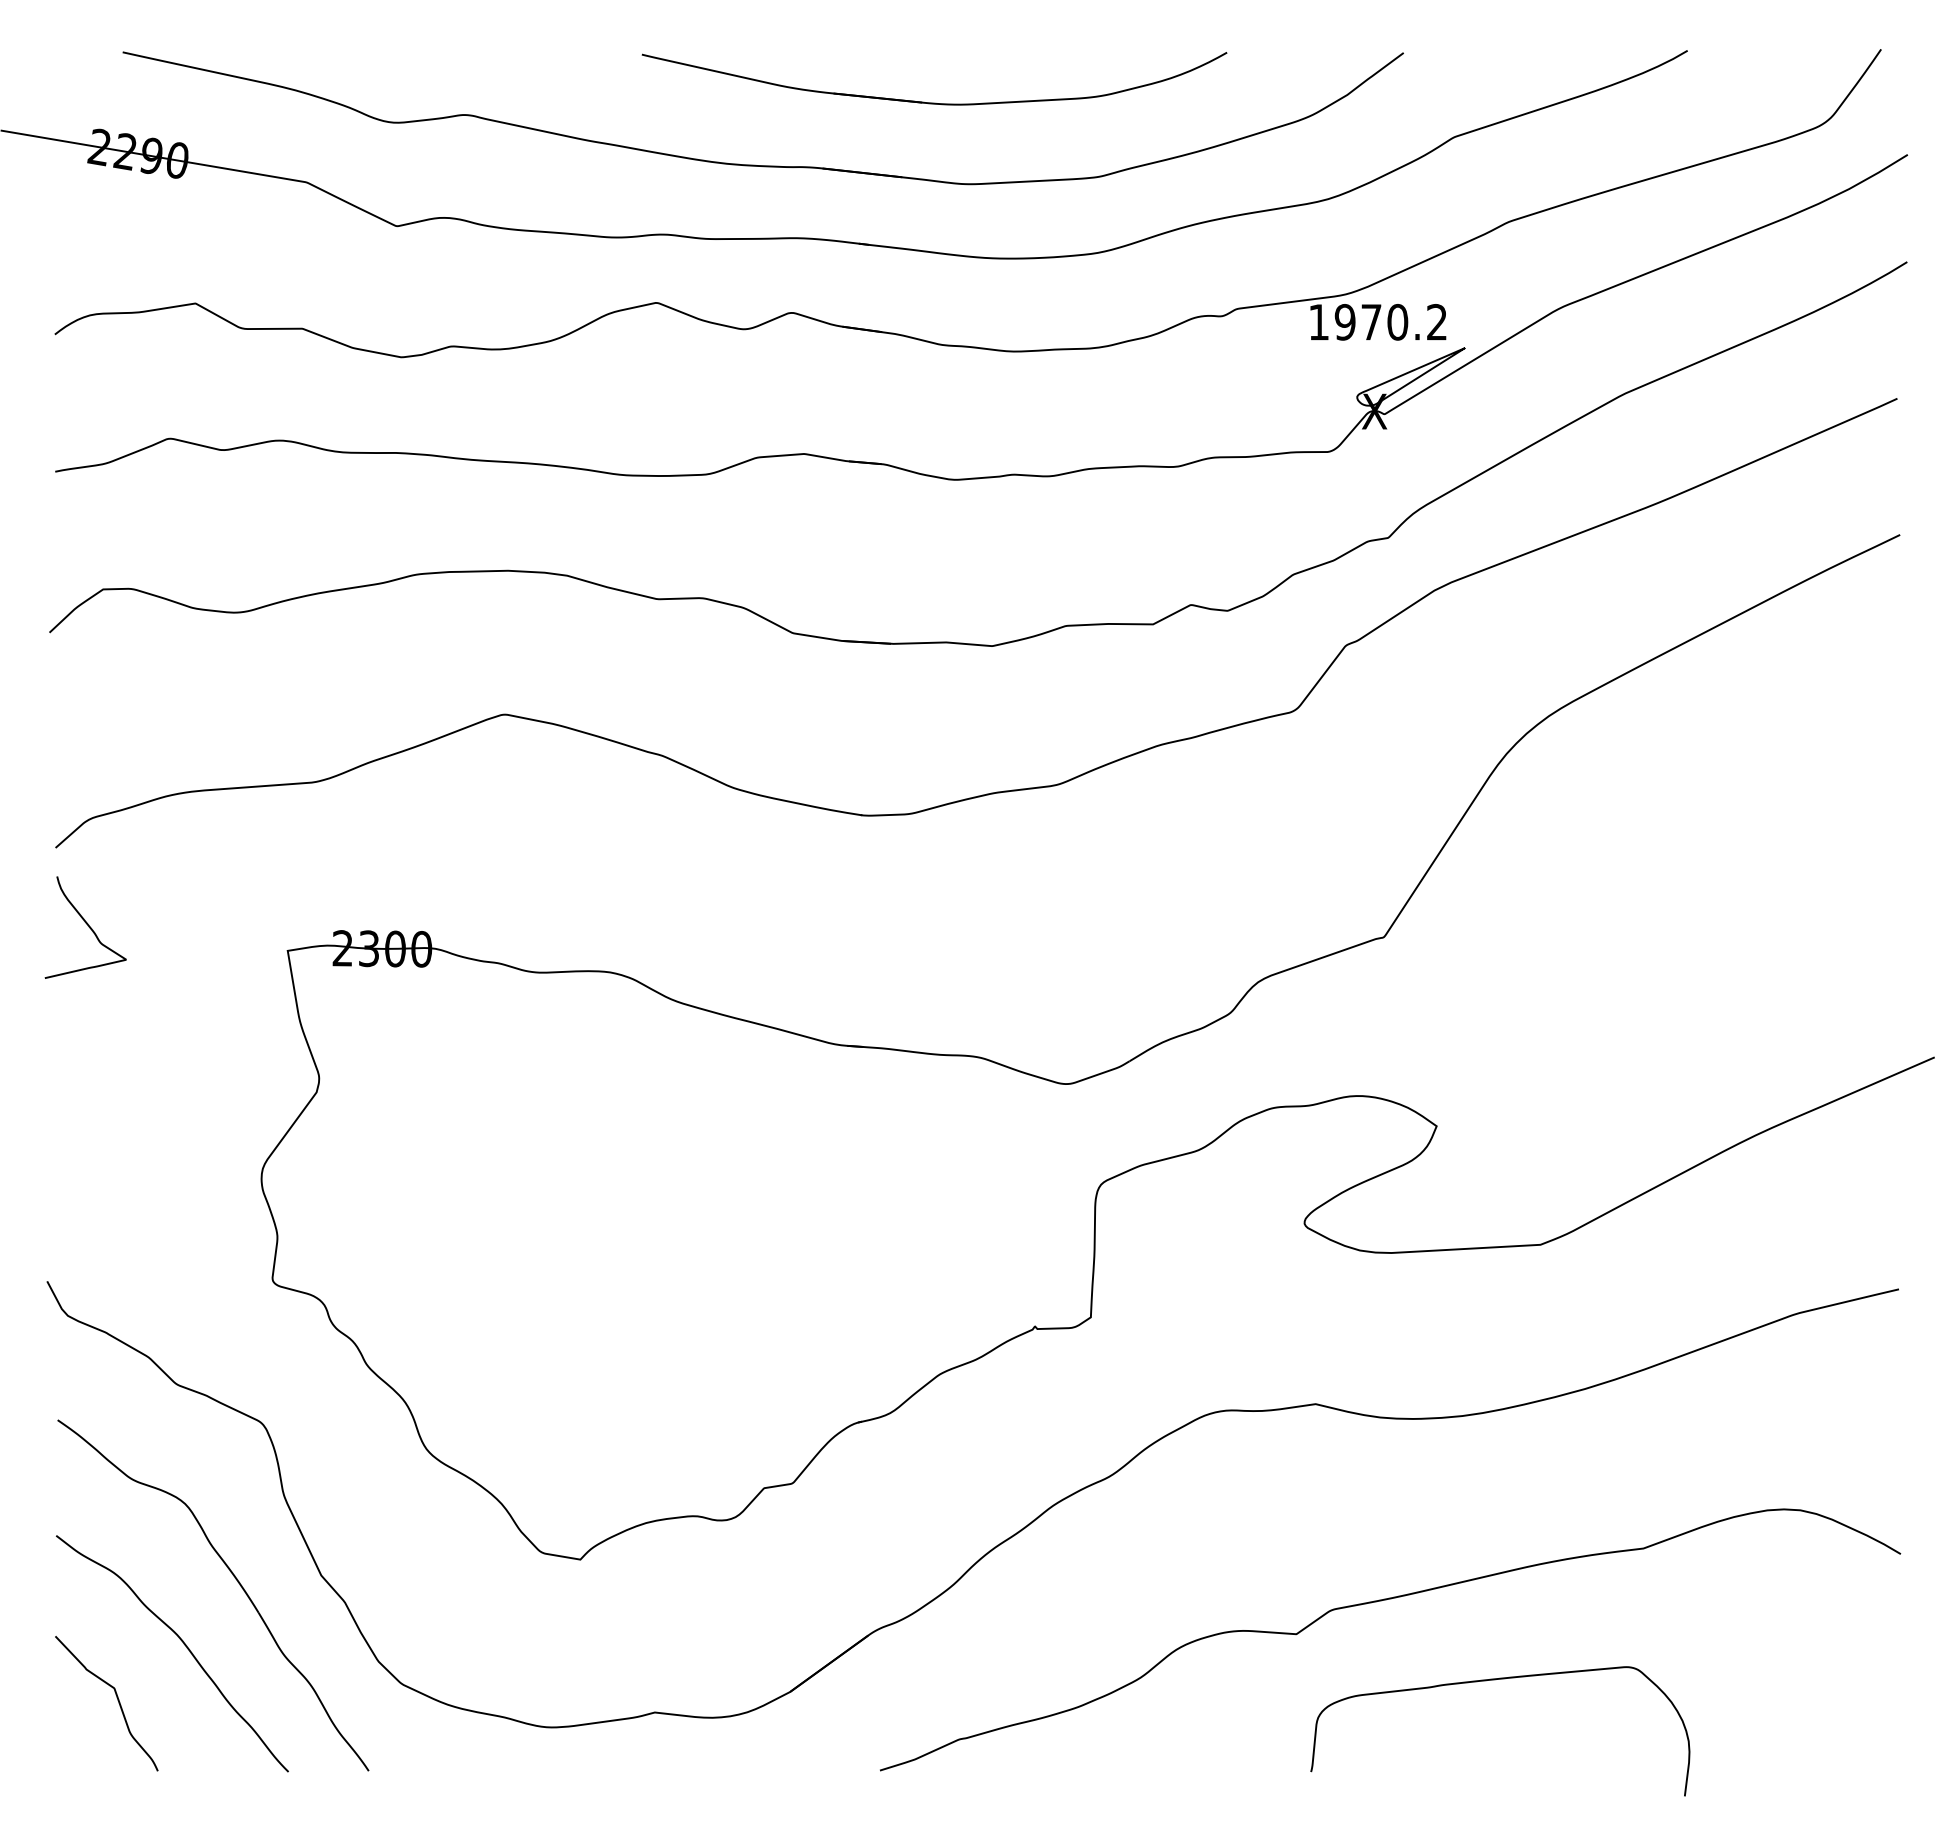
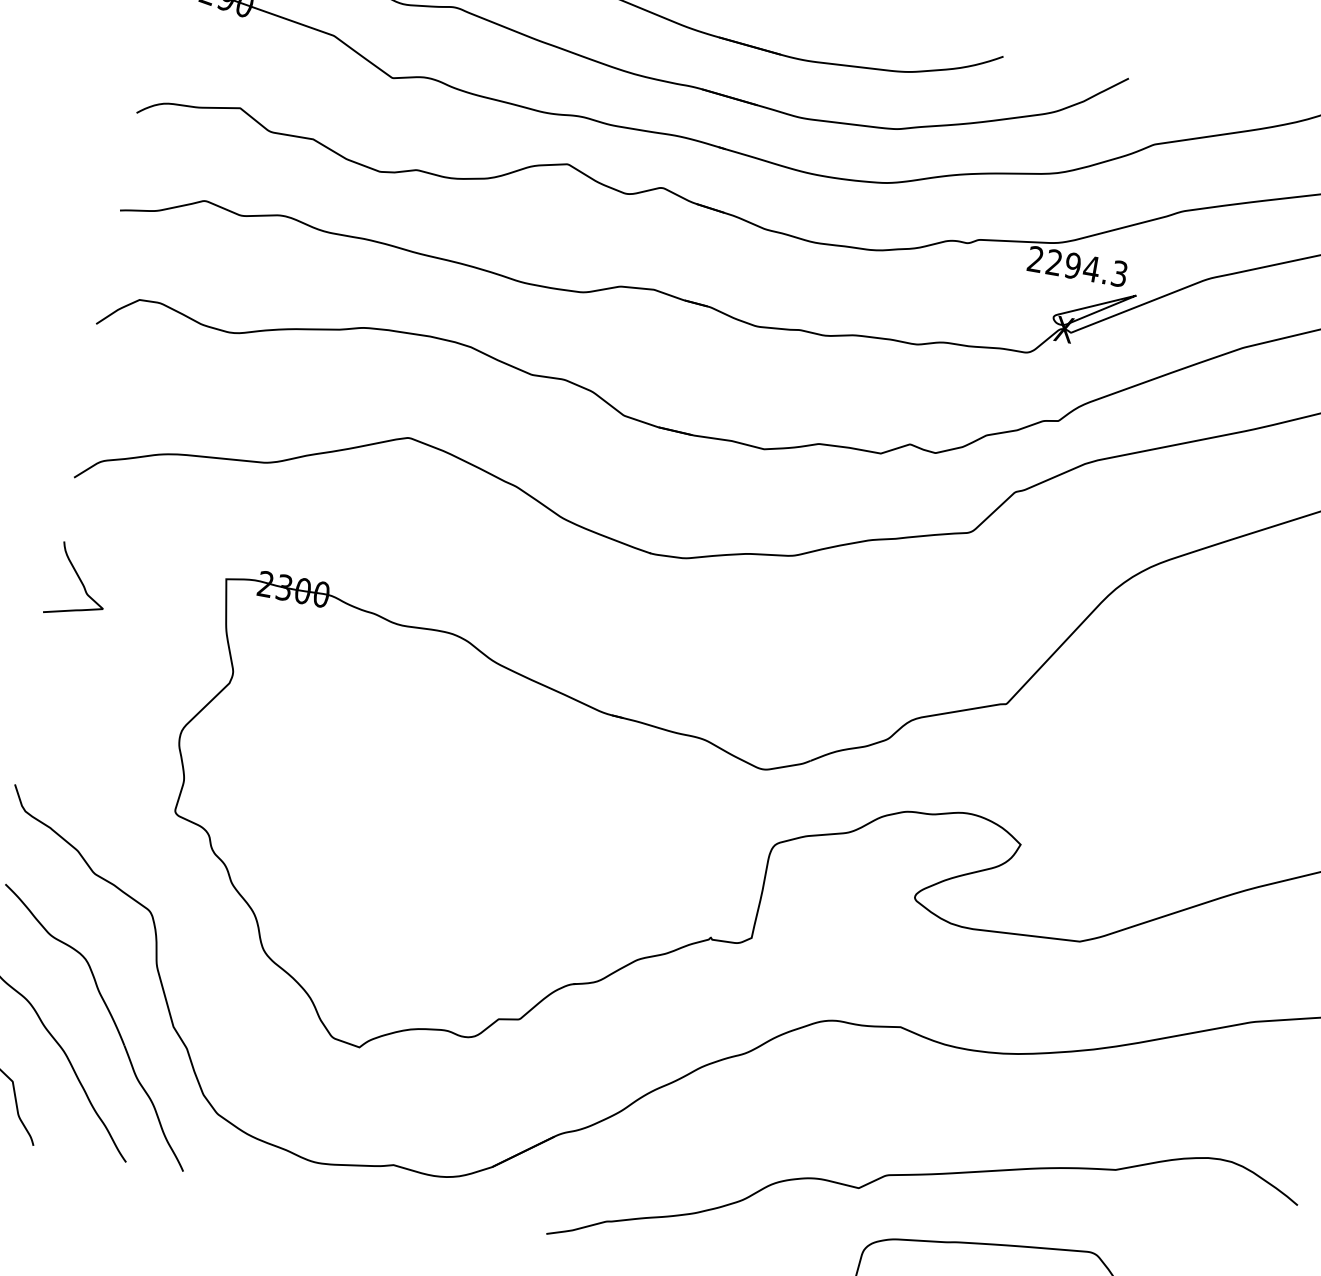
text: (1377, 322) -> (1077, 266), 1970.2 -> 2294.3
curve: (87, 925) -> (79, 579), moved

